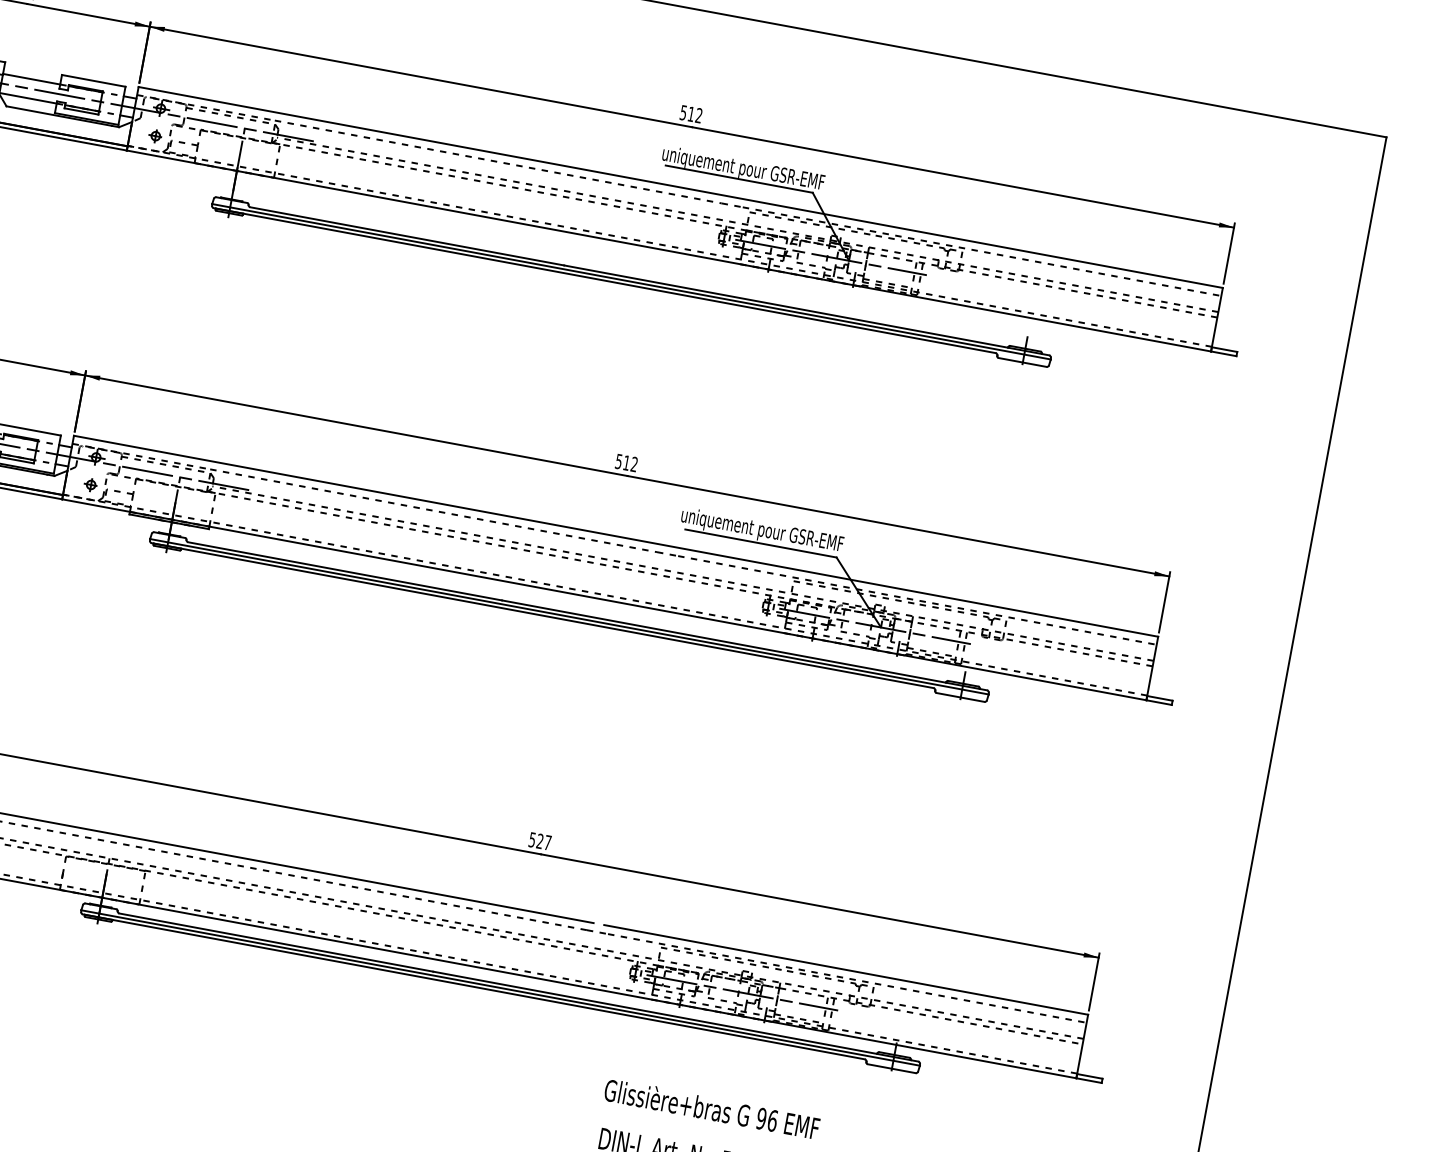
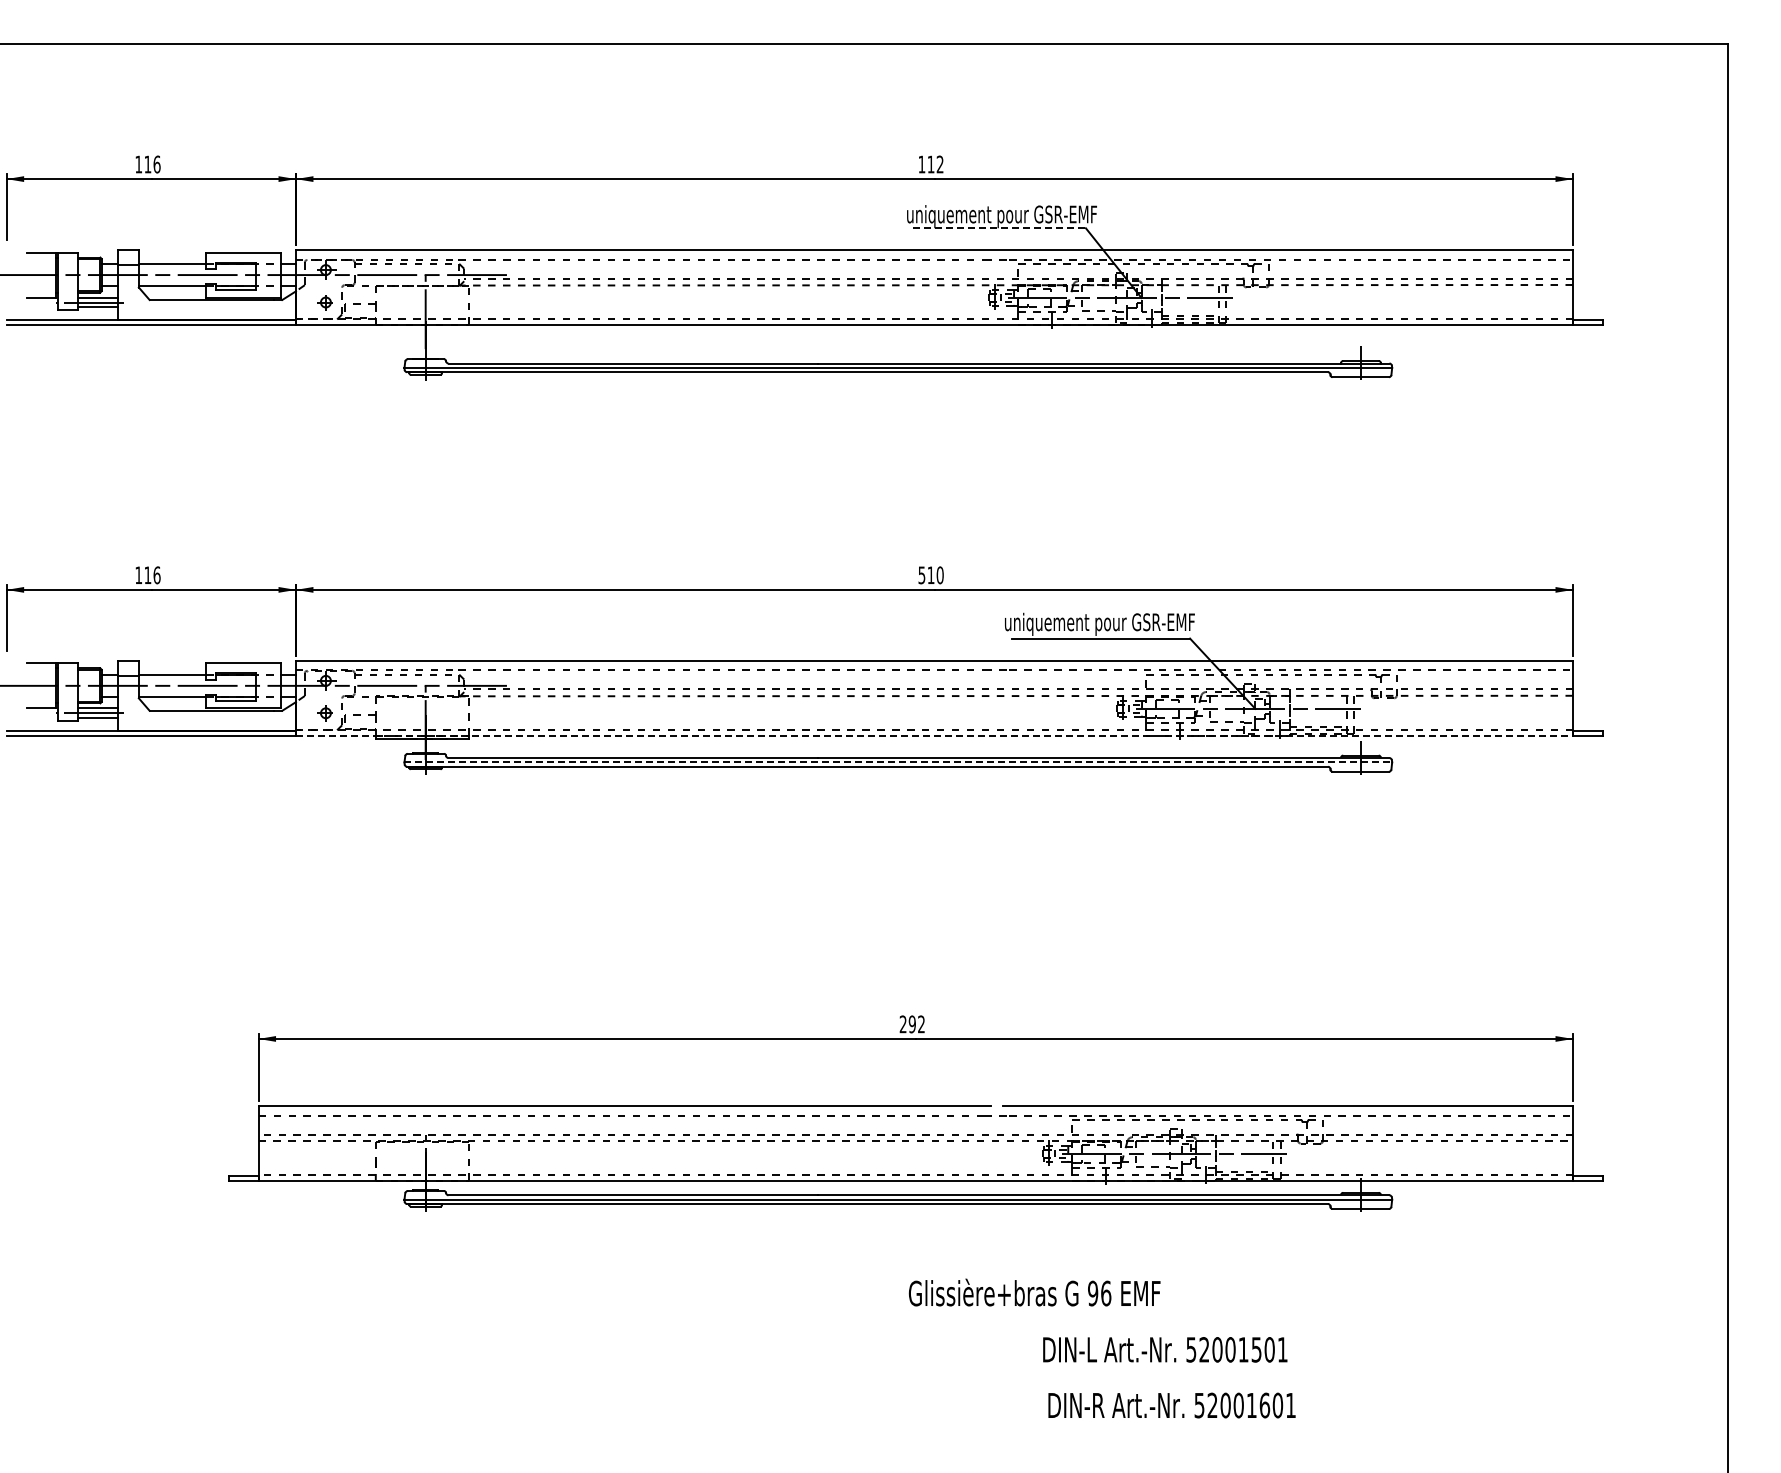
text: (683, 112) -> (921, 164), 512 -> 112
line: (739, 179) -> (999, 228), solid -> dashed
text: (633, 464) -> (939, 575), 512 -> 510
line: (604, 599) -> (934, 735), solid -> dashed
line: (569, 616) -> (898, 762), solid -> dashed
text: (539, 841) -> (911, 1024), 527 -> 292
text: (712, 1108) -> (1034, 1292), moved

